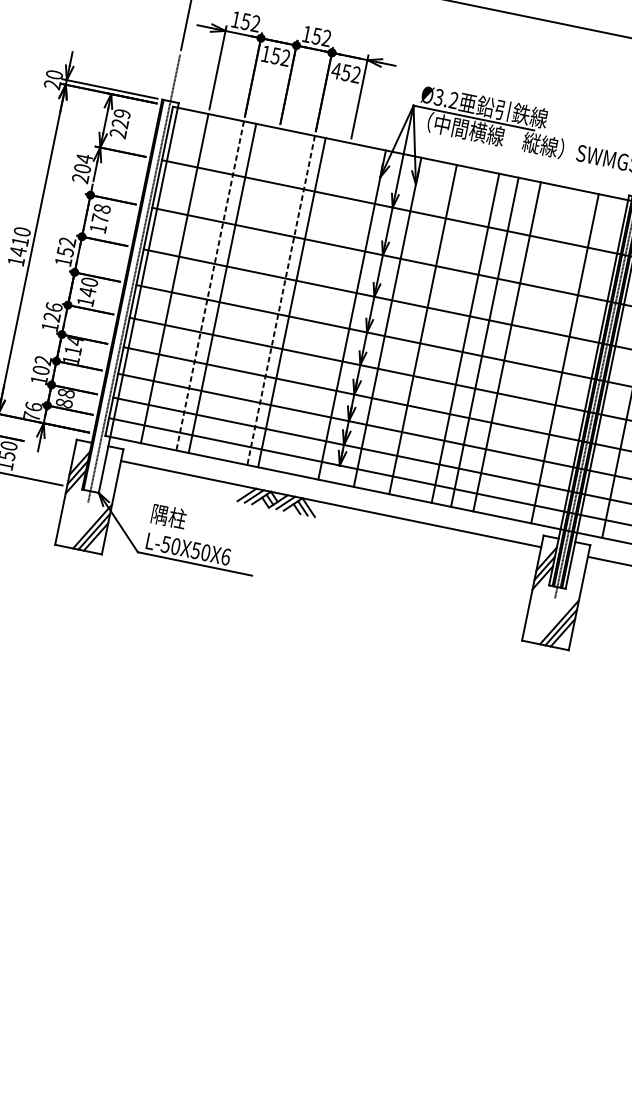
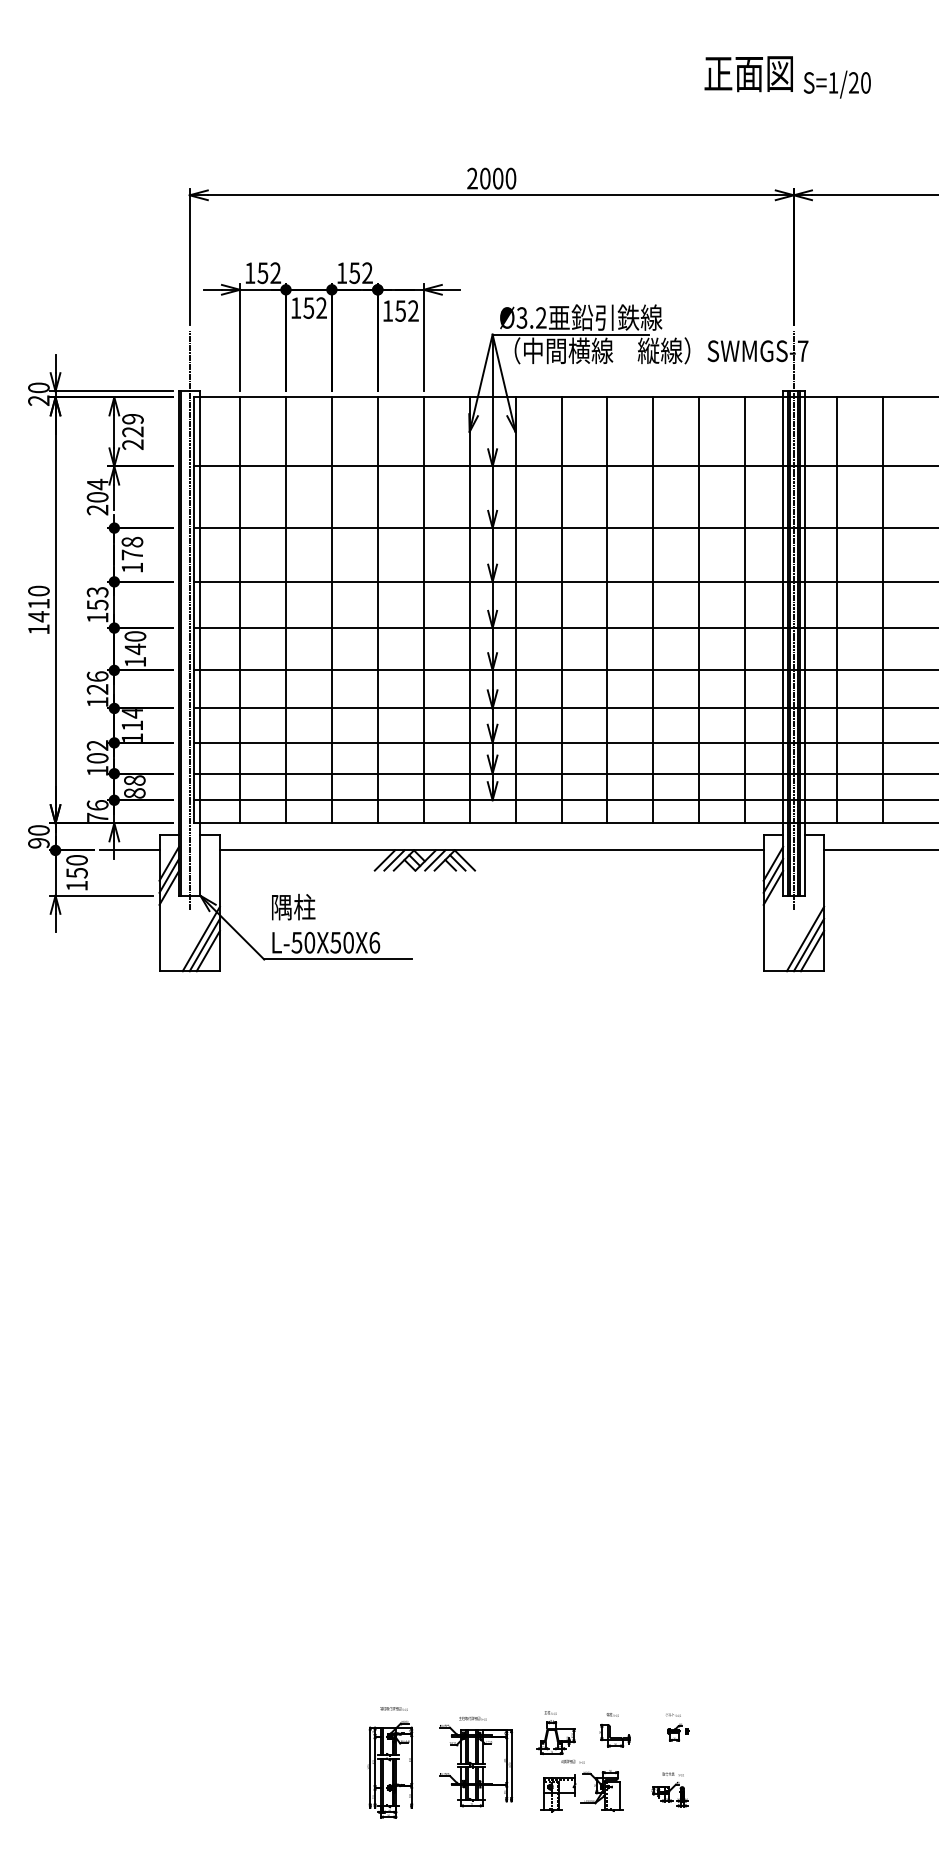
text: (336, 70) -> (387, 310), 452 -> 152
text: (67, 242) -> (97, 592), 152 -> 153
line: (210, 286) -> (286, 610), dashed -> solid
line: (222, 288) -> (331, 610), moved
line: (280, 300) -> (377, 610), dashed -> solid
line: (291, 302) -> (423, 610), moved
line: (465, 338) -> (653, 610), moved
line: (484, 342) -> (607, 610), moved
line: (507, 347) -> (699, 610), moved
line: (51, 446) -> (129, 850), added

